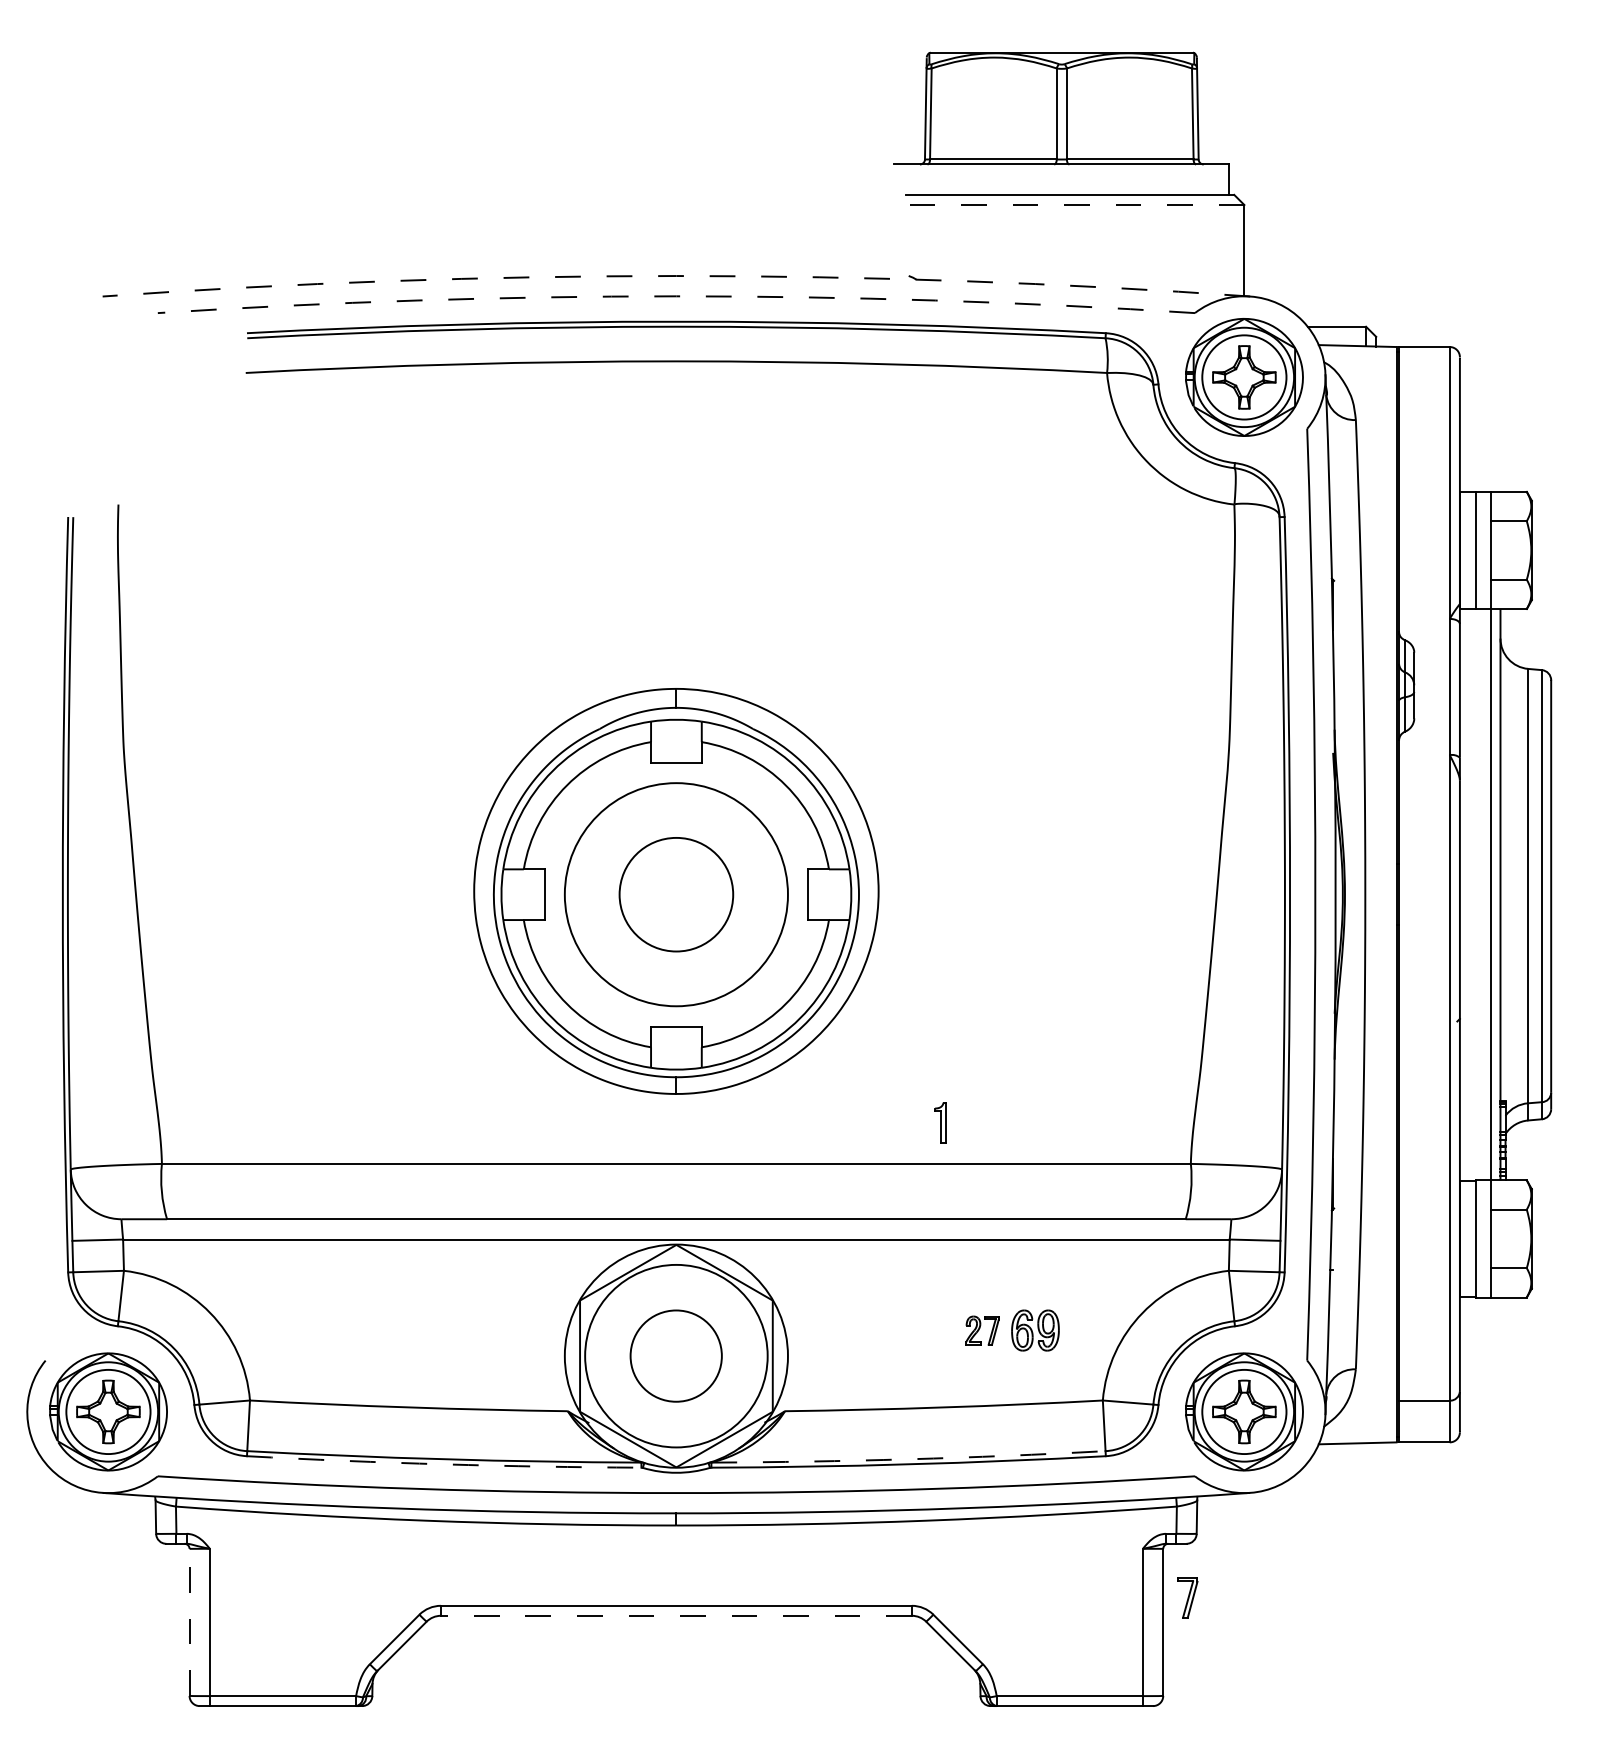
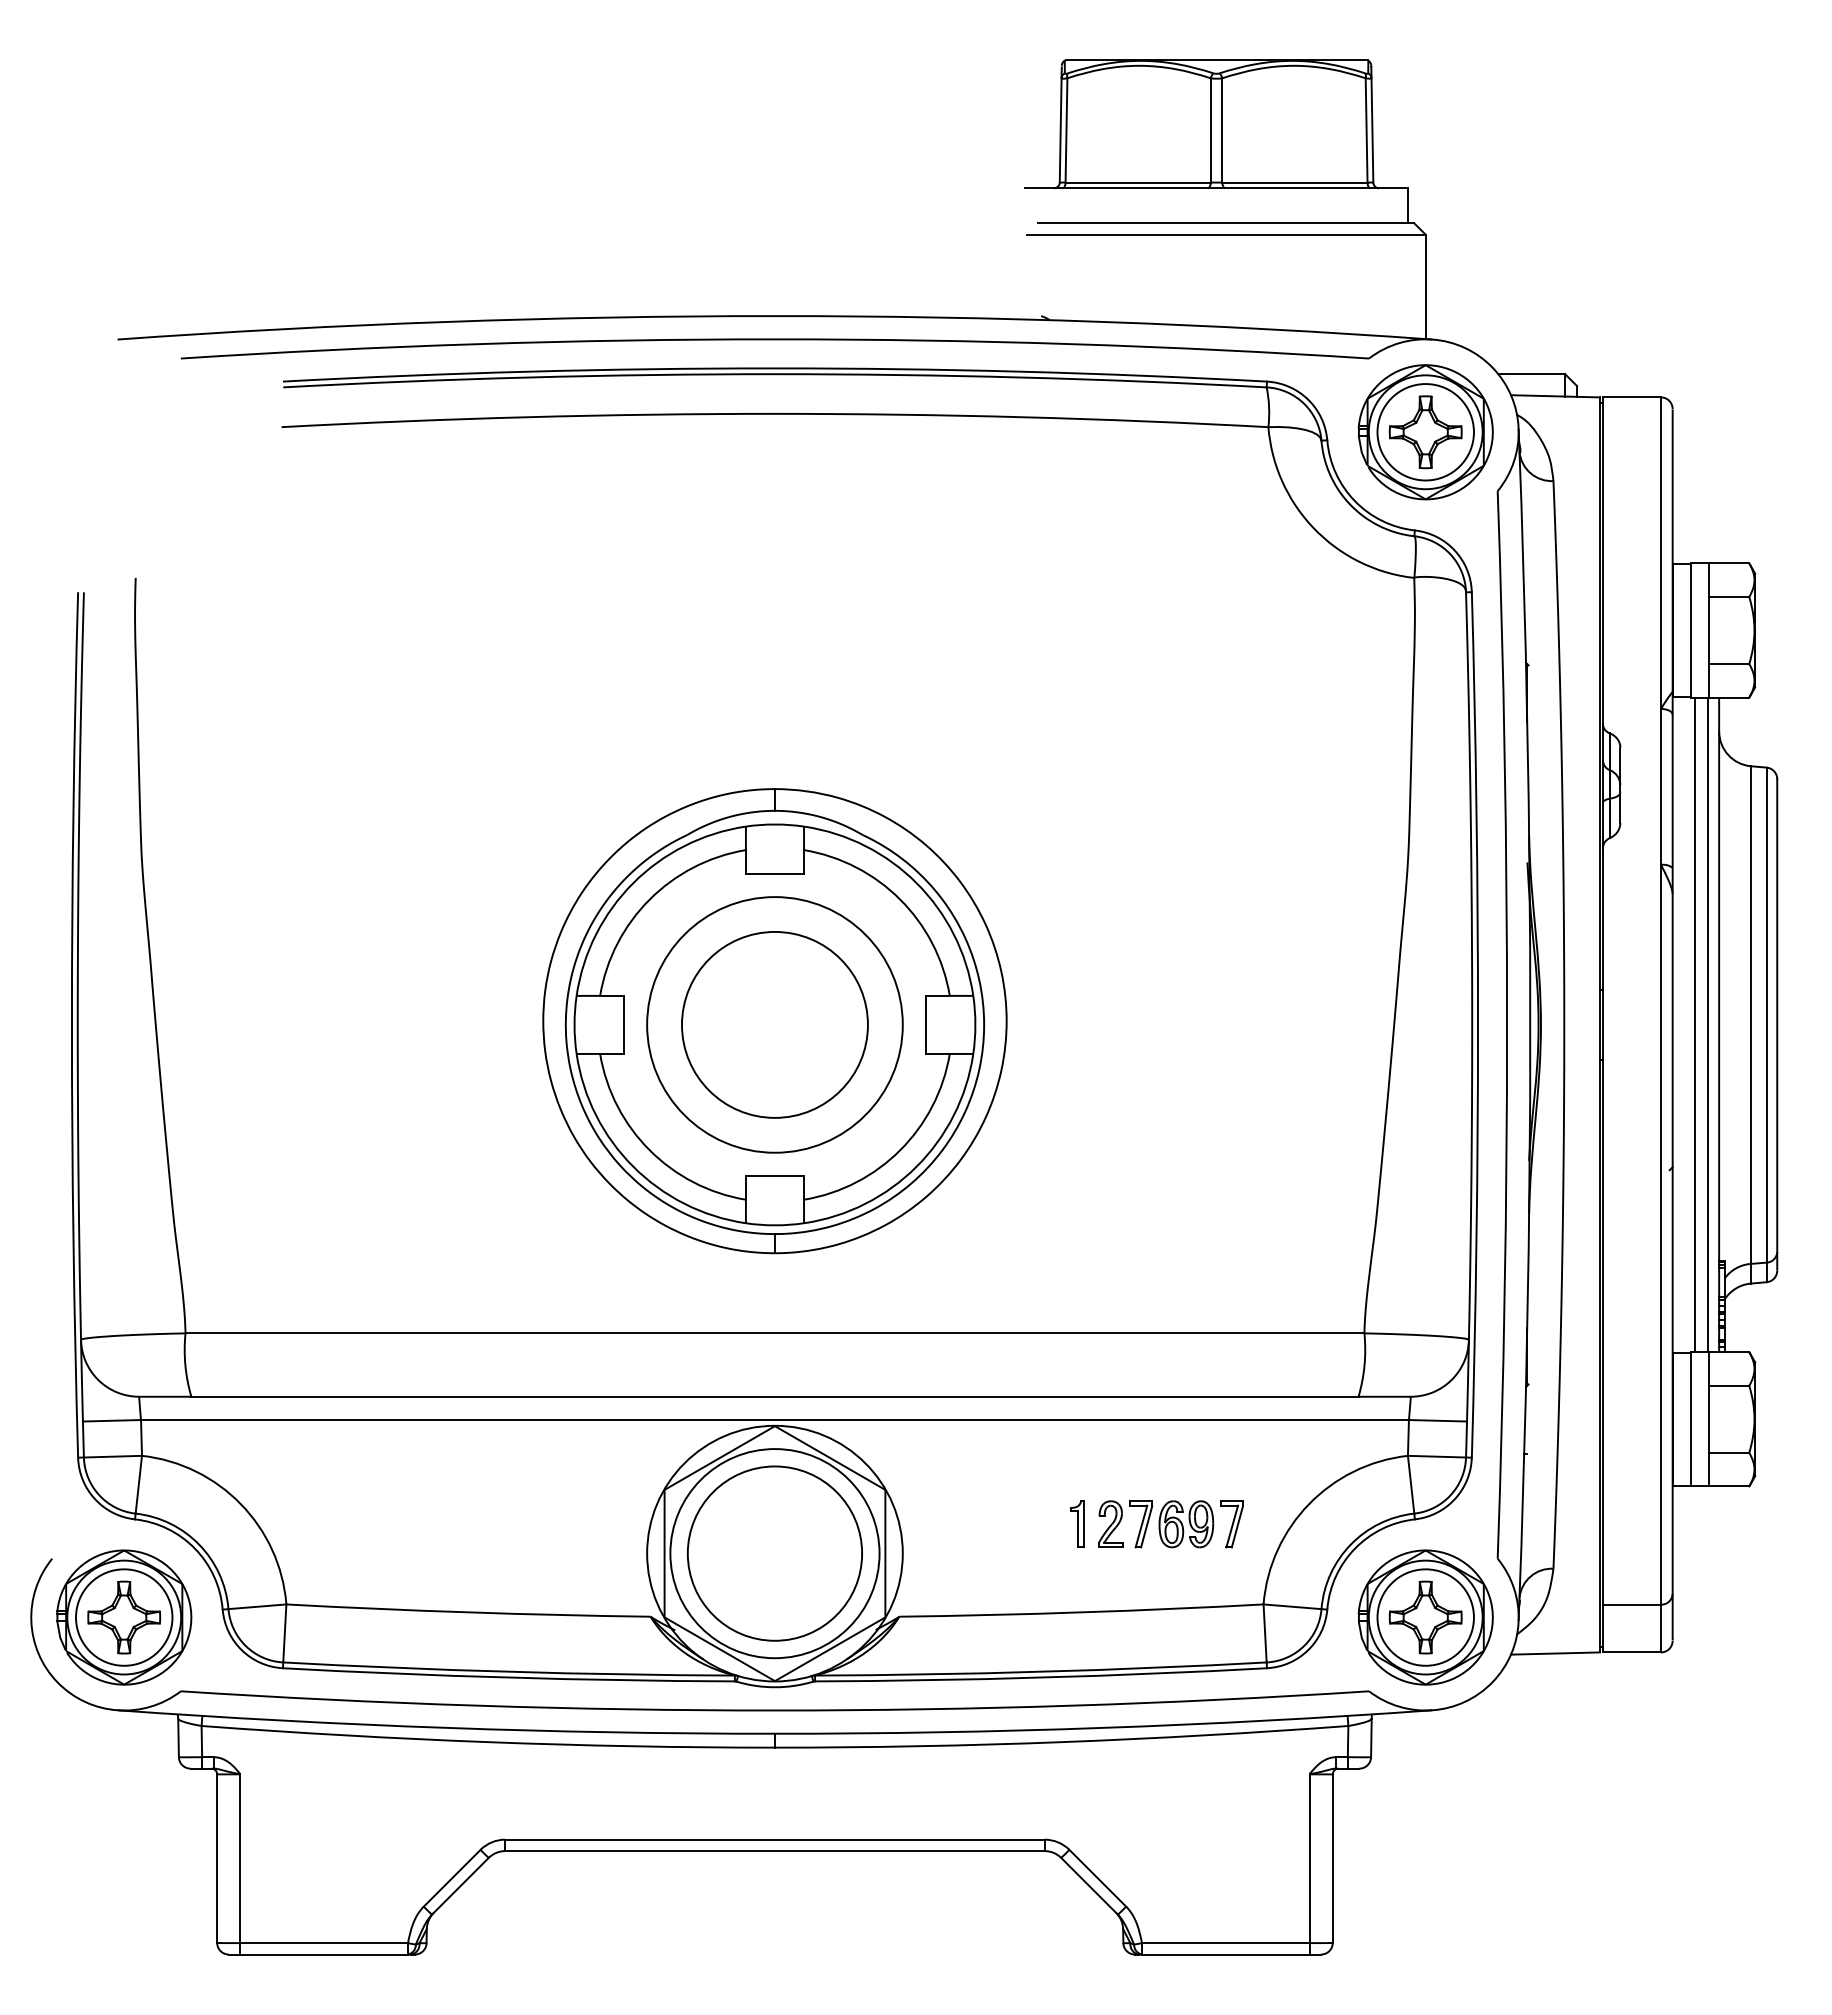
line: (1070, 204) -> (1226, 234), dashed -> solid
arc: (675, 276) -> (774, 316), dashed -> solid
arc: (675, 296) -> (774, 339), dashed -> solid
circle: (675, 894) -> (774, 1024), size x1.43
line: (1478, 894) -> (1694, 1024), added
part: (940, 1122) -> (1077, 1523), moved
part: (982, 1330) -> (1125, 1524), size x1.43
circle: (675, 1356) -> (774, 1553), size x1.67
arc: (908, 1459) -> (1040, 1671), dashed -> solid
arc: (443, 1464) -> (508, 1677), dashed -> solid
part: (1187, 1597) -> (1231, 1524), moved
line: (675, 1616) -> (774, 1851), dashed -> solid
line: (189, 1622) -> (217, 1858), dashed -> solid

